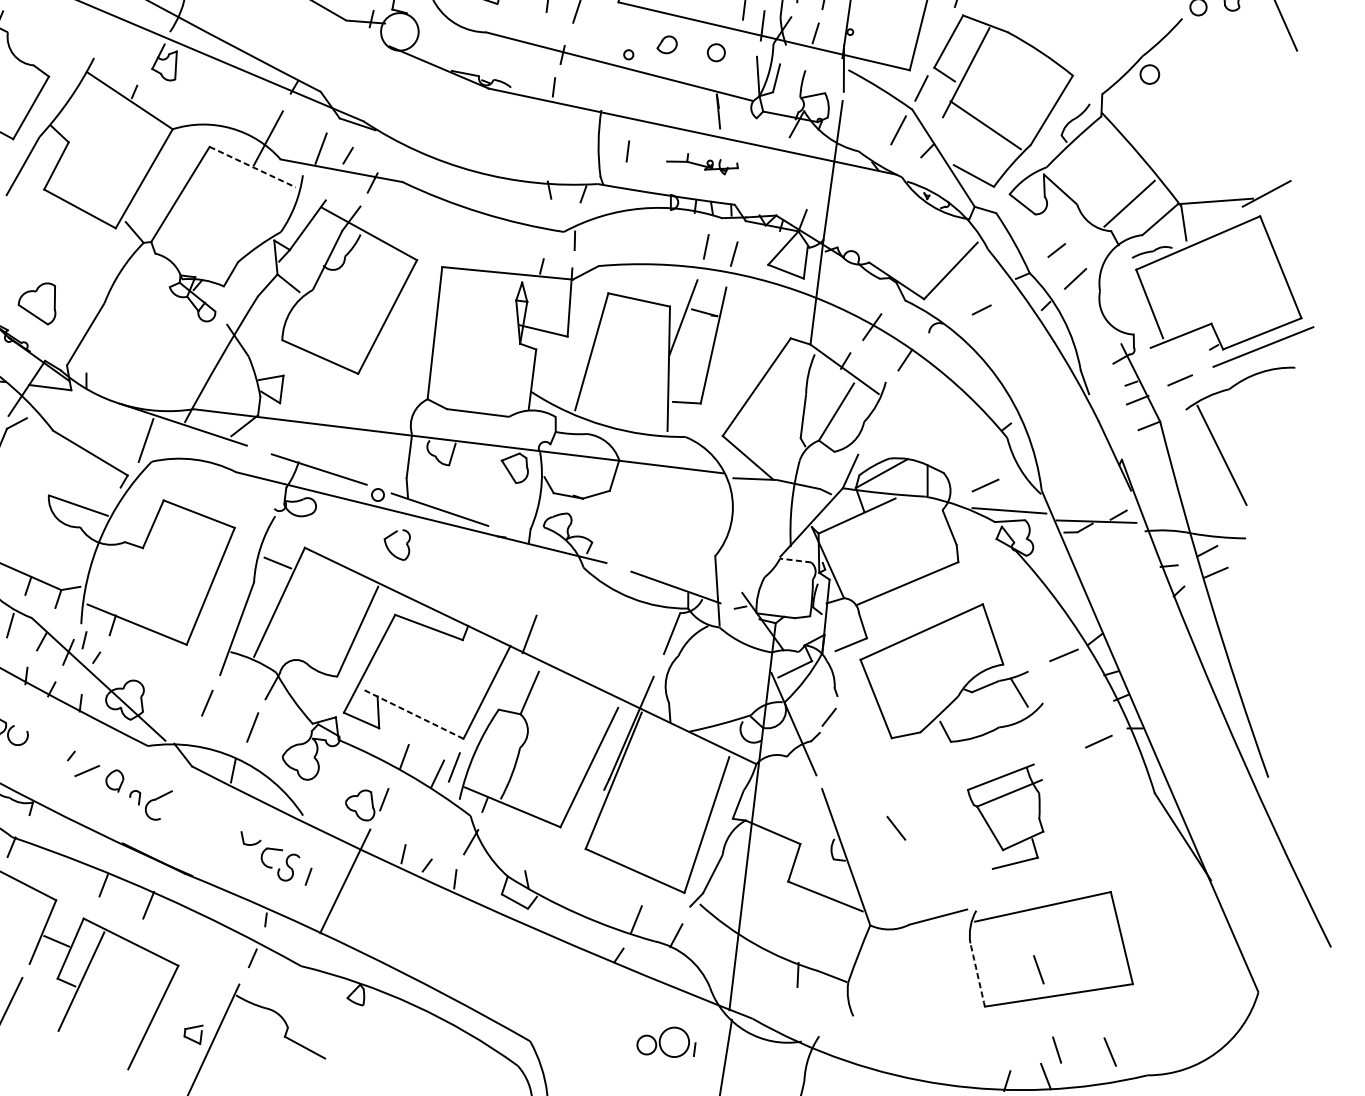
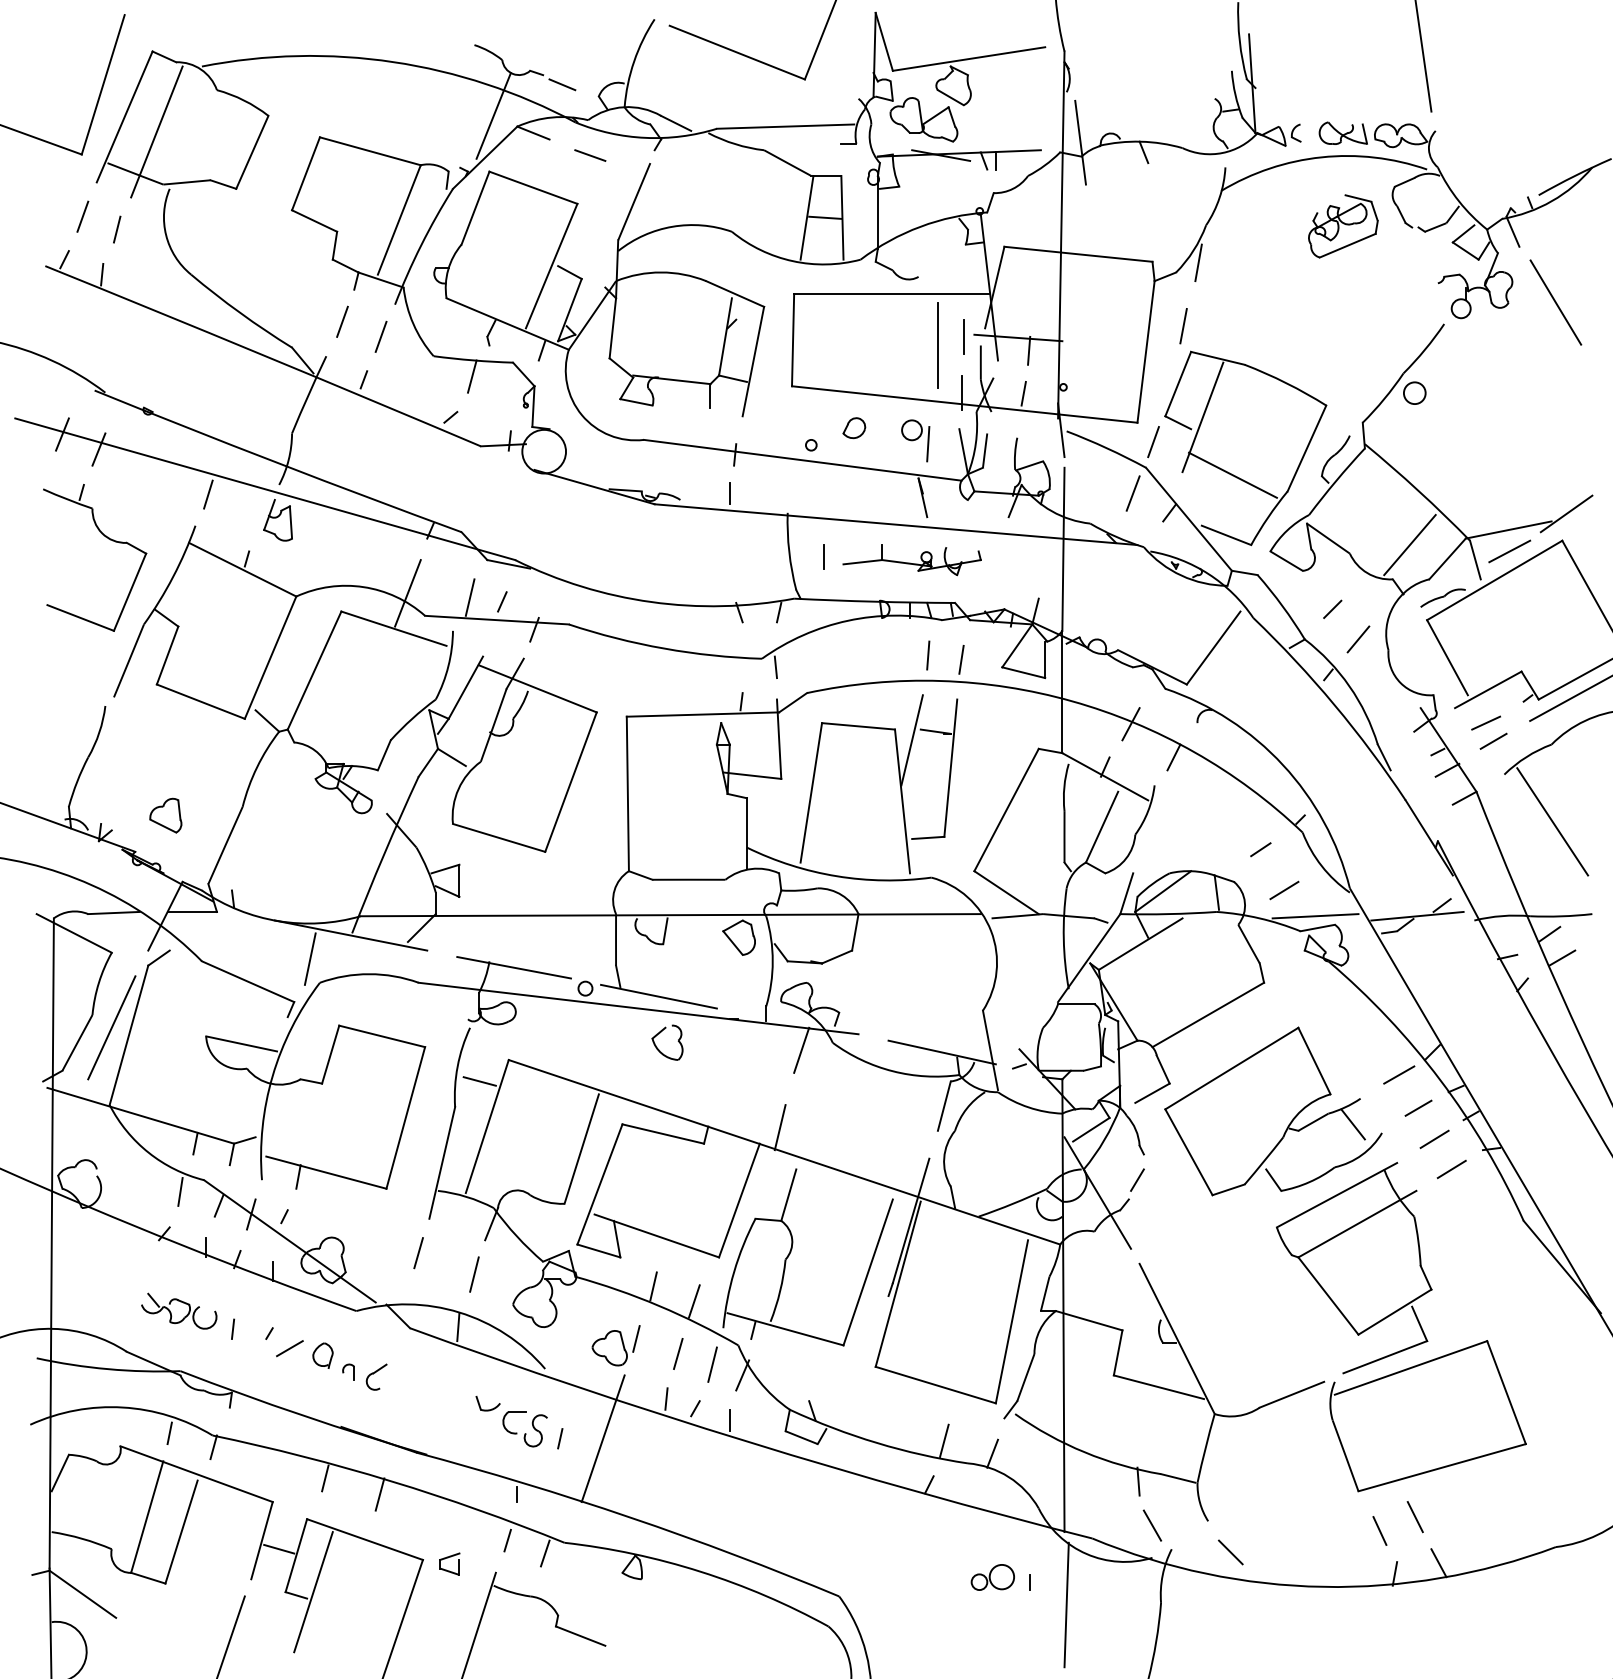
line: (108, 32) -> (208, 494), added
line: (728, 66) -> (928, 444), added
part: (702, 163) -> (911, 560), size x1.67
line: (253, 166) -> (394, 628), dashed -> solid
line: (1213, 219) -> (1509, 551), added
part: (37, 302) -> (165, 815), size x0.71
line: (981, 309) -> (1260, 849), moved
line: (1176, 363) -> (1486, 722), added
part: (405, 544) -> (677, 1041), moved
line: (794, 560) -> (1075, 1004), dashed -> solid
line: (556, 569) -> (801, 1049), added
line: (84, 639) -> (232, 1328), moved
line: (1077, 685) -> (1418, 1107), added
line: (412, 713) -> (656, 1235), dashed -> solid
line: (1087, 713) -> (1434, 1138), added
line: (454, 767) -> (712, 1364), moved
part: (158, 804) -> (376, 1376), size x0.71
part: (1005, 815) -> (1354, 1268), size x1.67
line: (418, 816) -> (678, 1353), added
line: (896, 828) -> (1230, 1552), moved
line: (1038, 970) -> (1414, 1517), moved
line: (282, 973) -> (544, 1553), added
arc: (977, 974) -> (1345, 1455), dashed -> solid
part: (193, 1033) -> (449, 1563), moved
part: (663, 1041) -> (992, 1577), size x0.71
line: (1056, 1049) -> (1379, 1530), moved
line: (1110, 1051) -> (1152, 1525), moved

